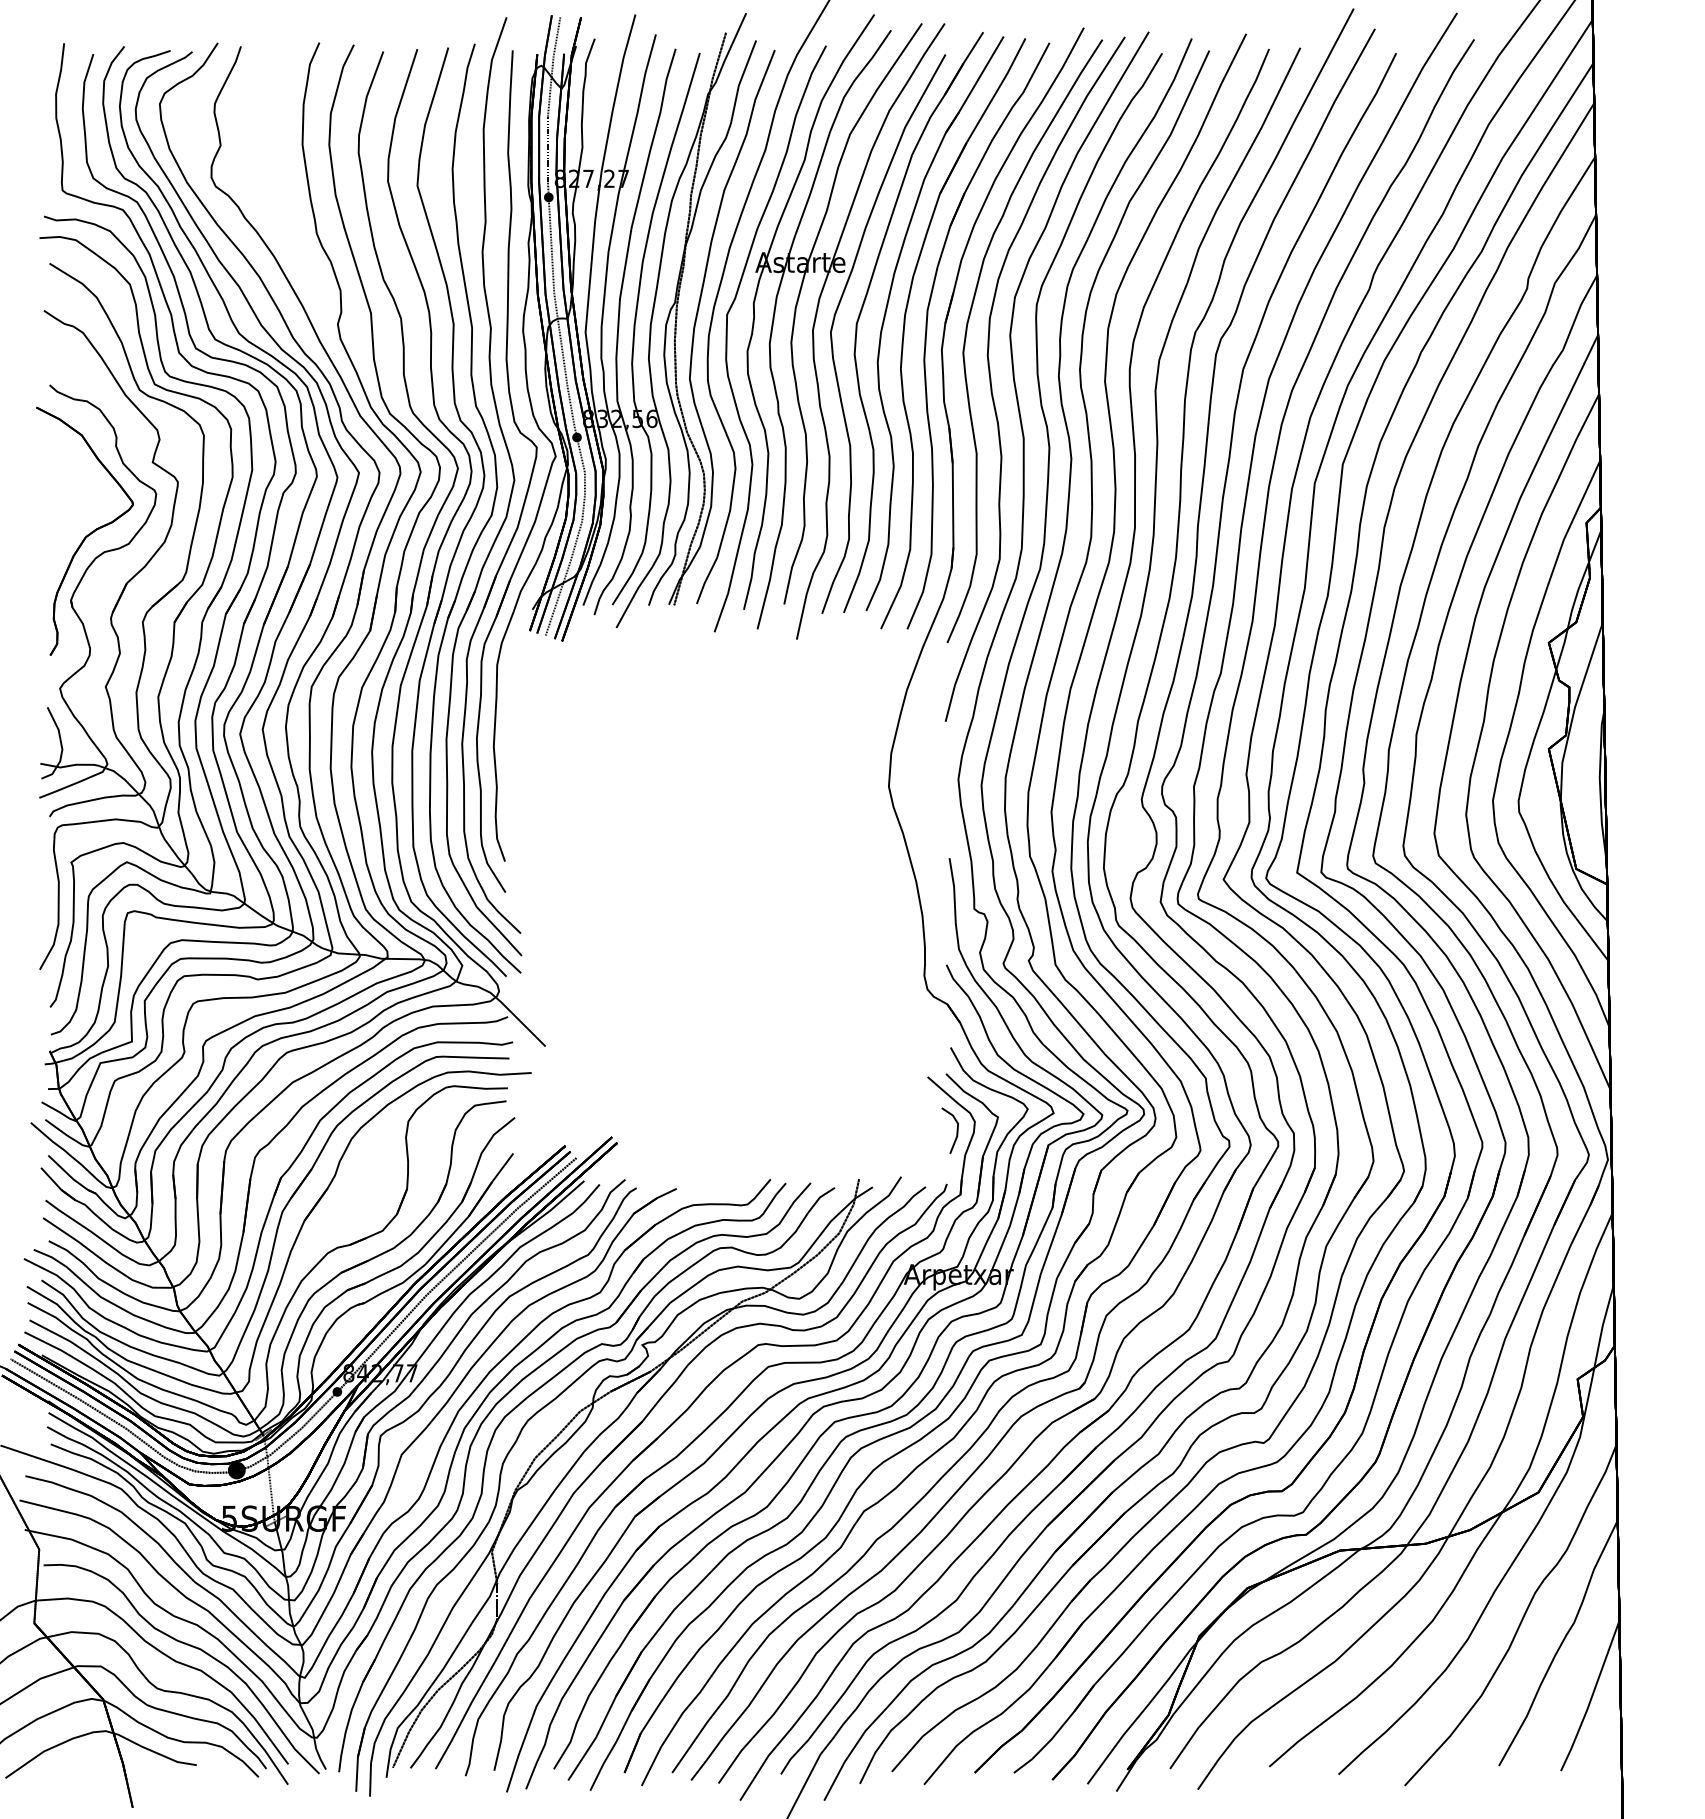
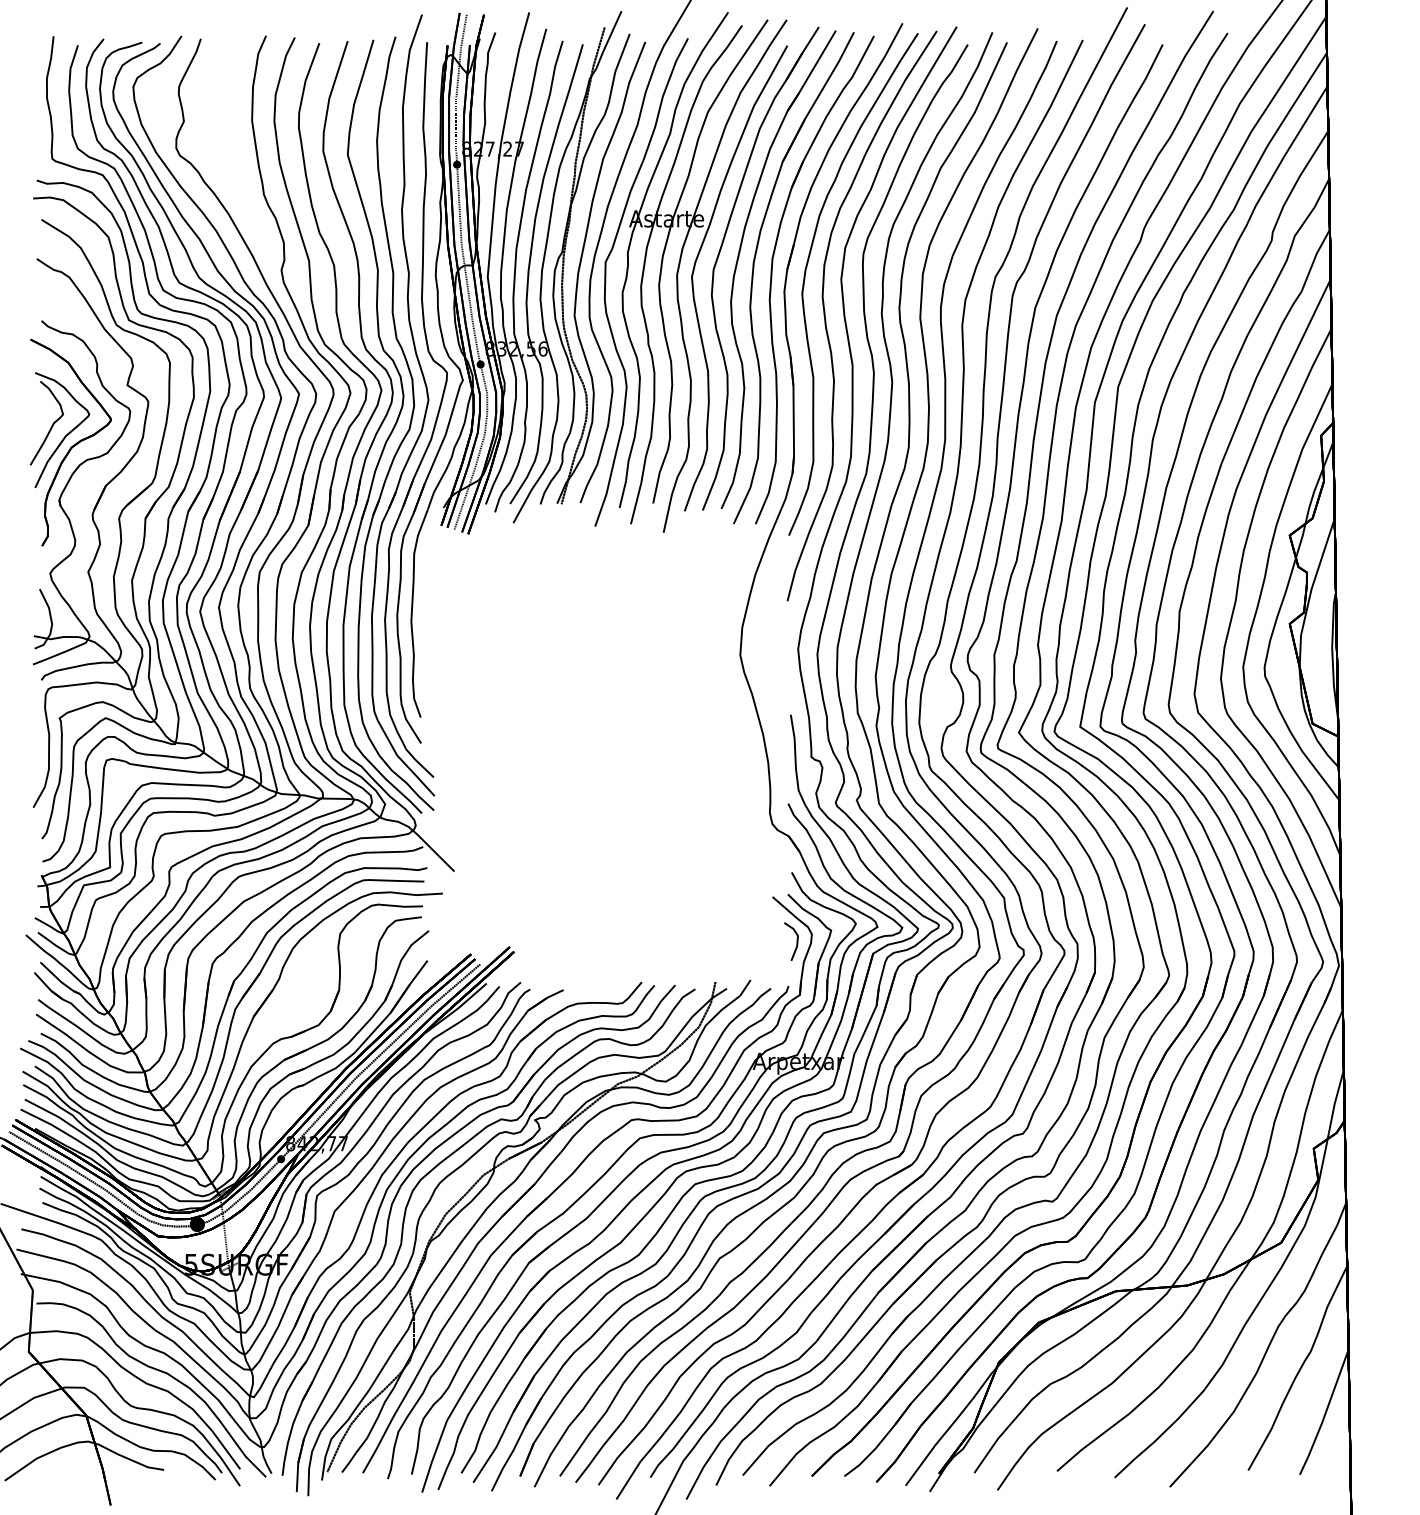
part: (63, 512) -> (53, 426), added

